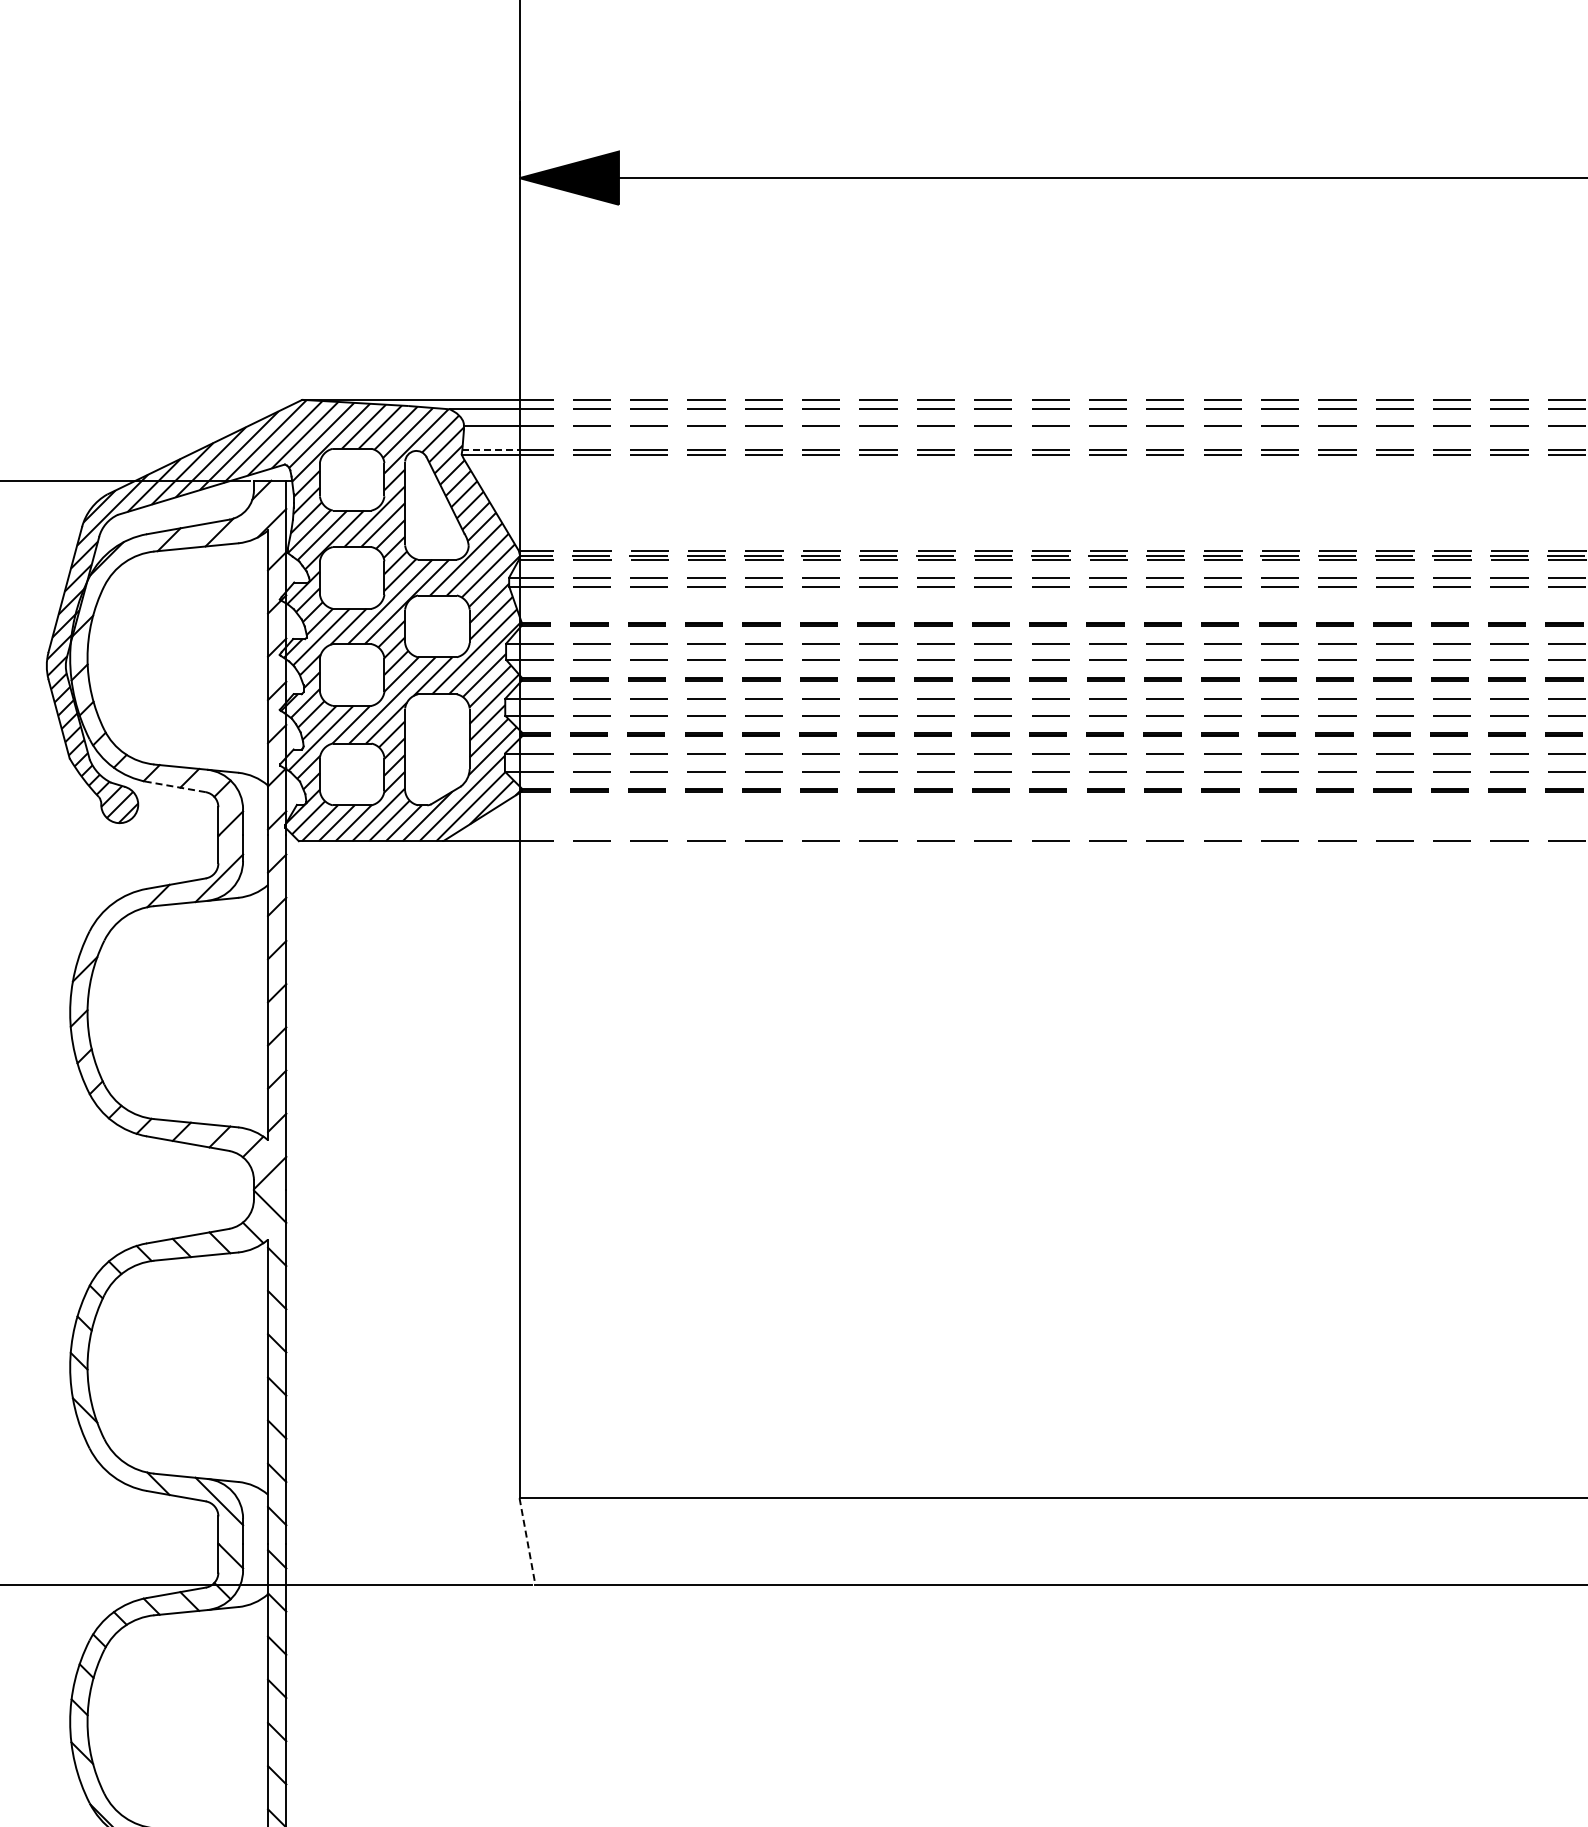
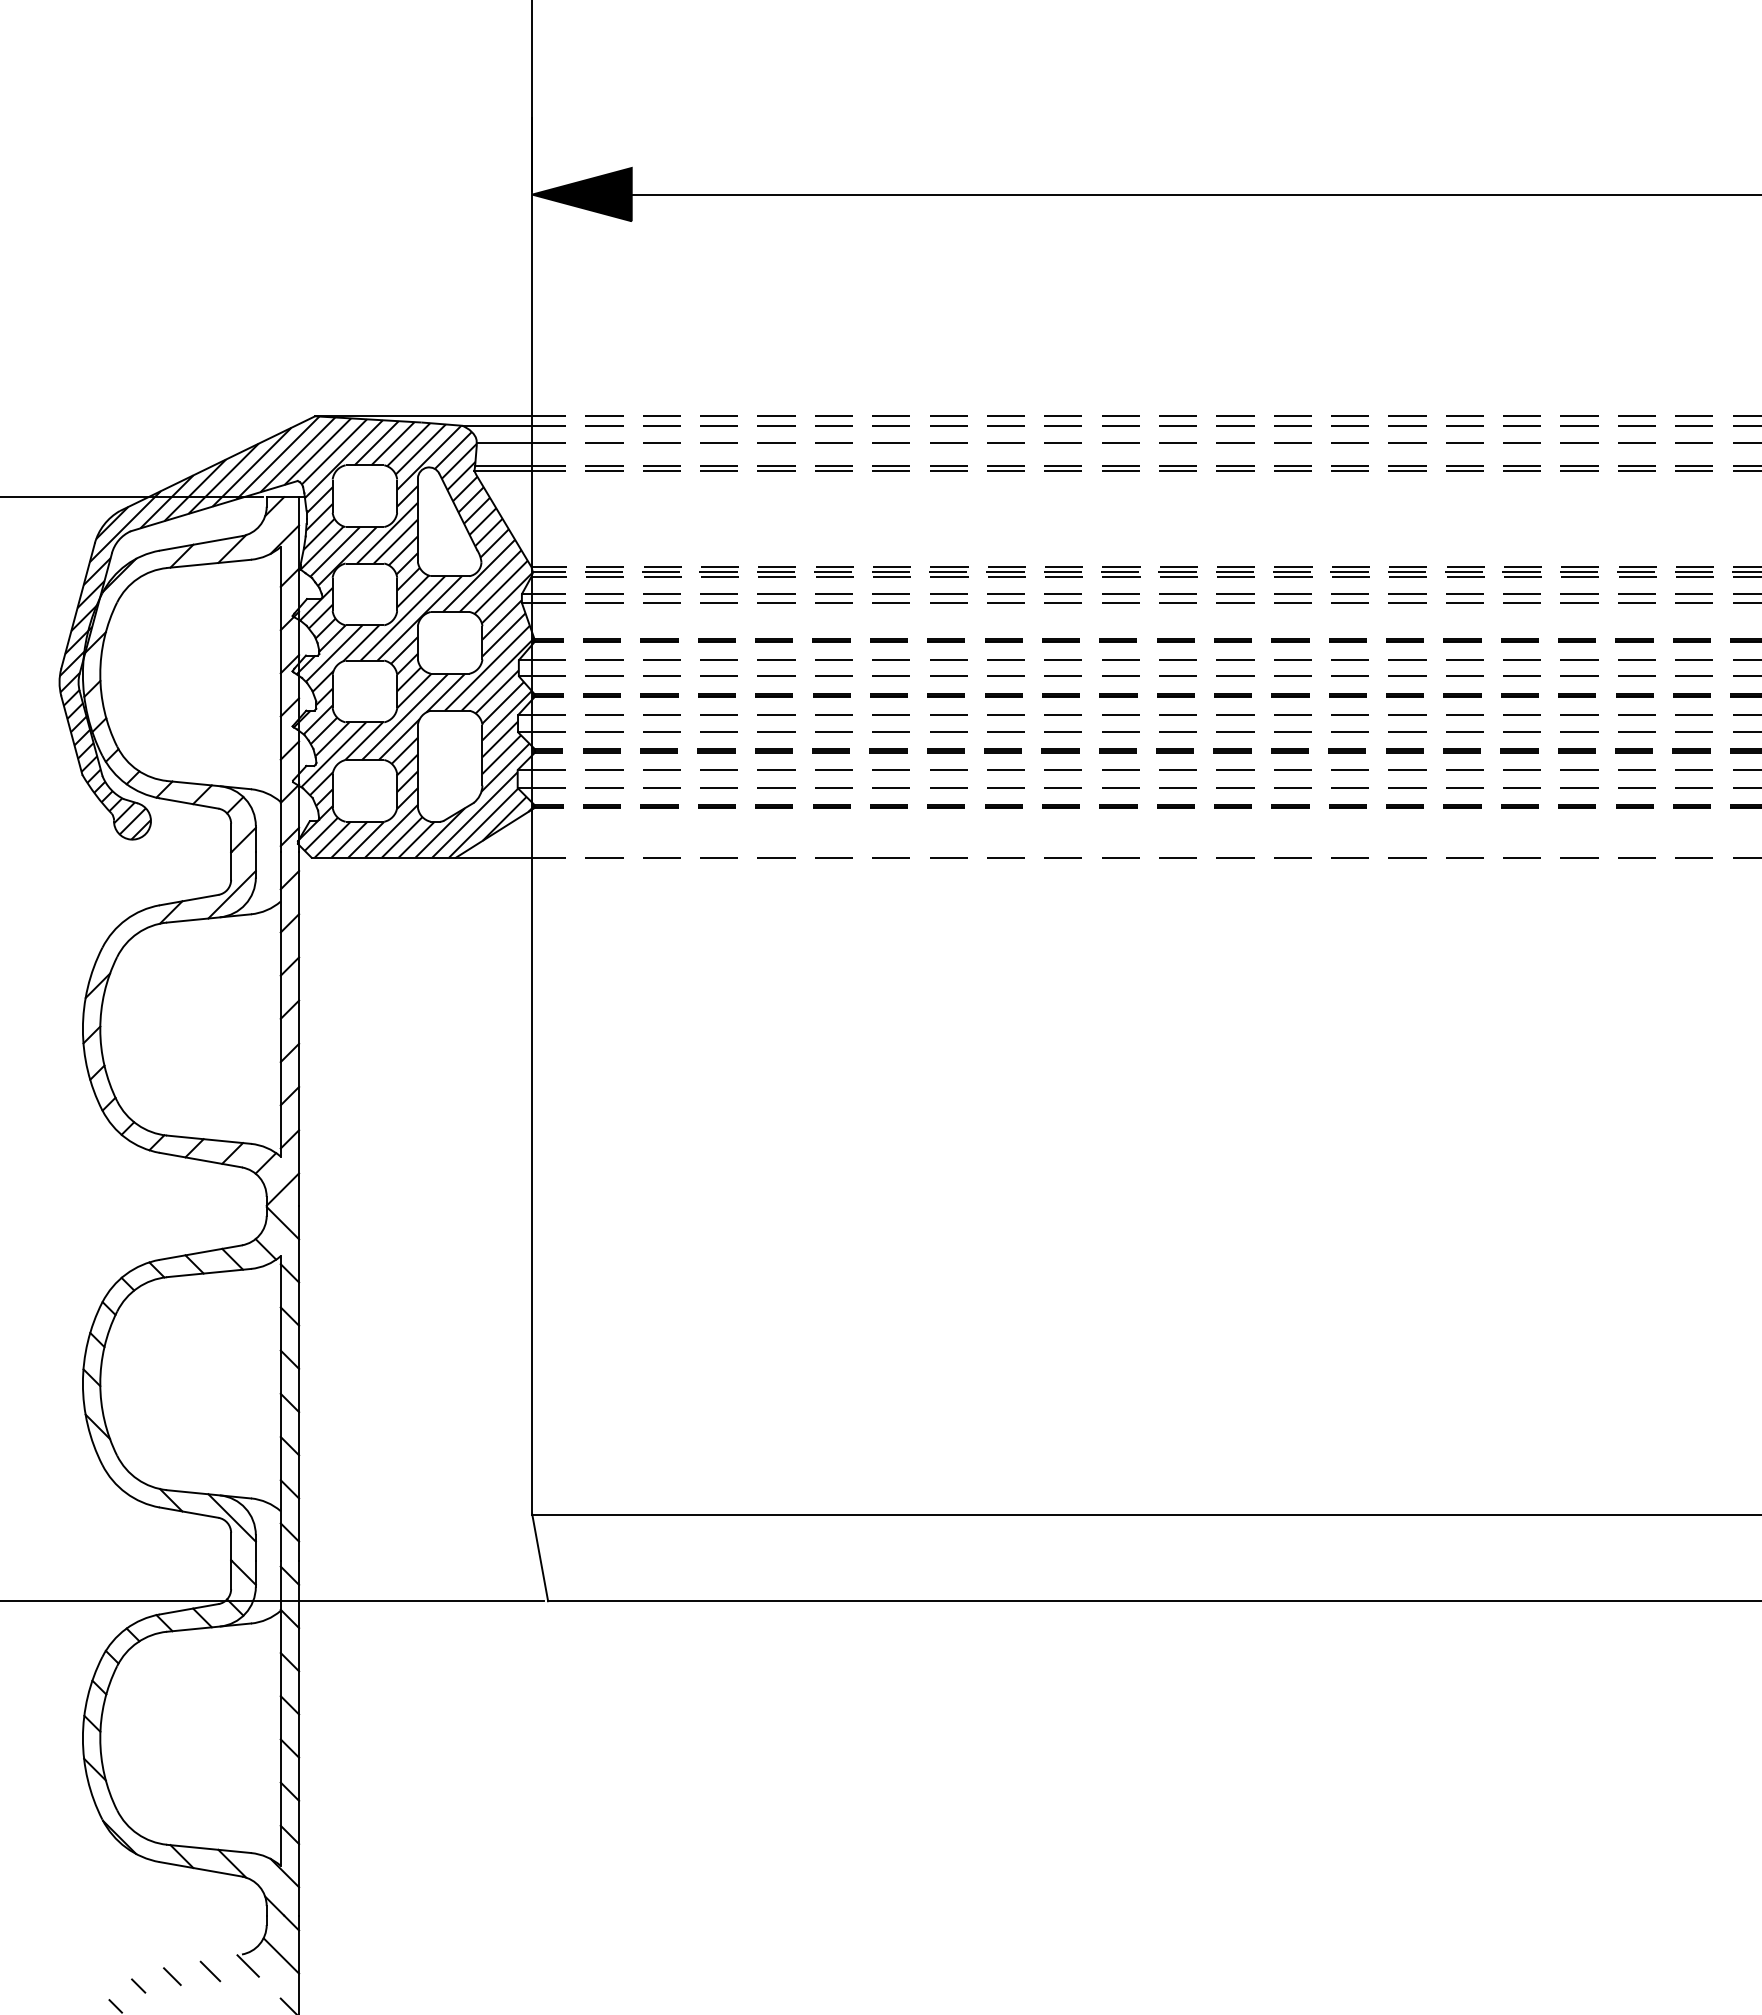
line: (490, 450) -> (503, 466), dashed -> solid
line: (176, 787) -> (189, 803), dashed -> solid
line: (527, 1542) -> (540, 1558), dashed -> solid

